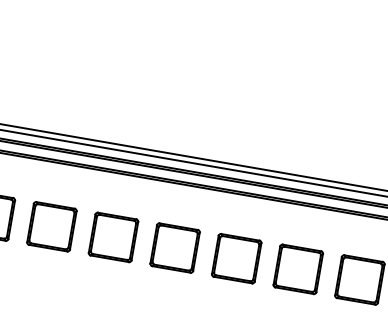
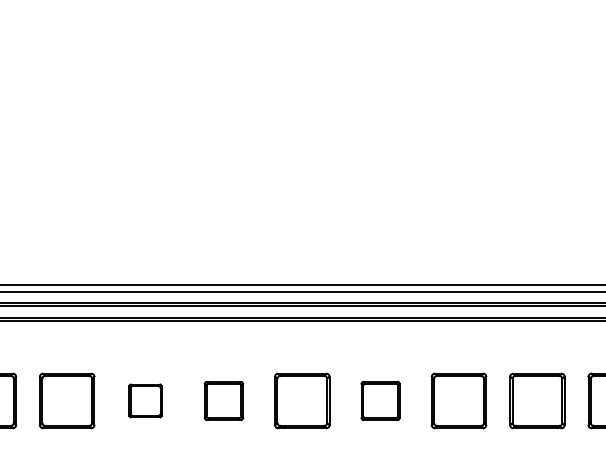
part: (51, 226) -> (145, 400), size x0.6
part: (113, 236) -> (223, 400), size x0.7
part: (236, 258) -> (380, 400), size x0.7

